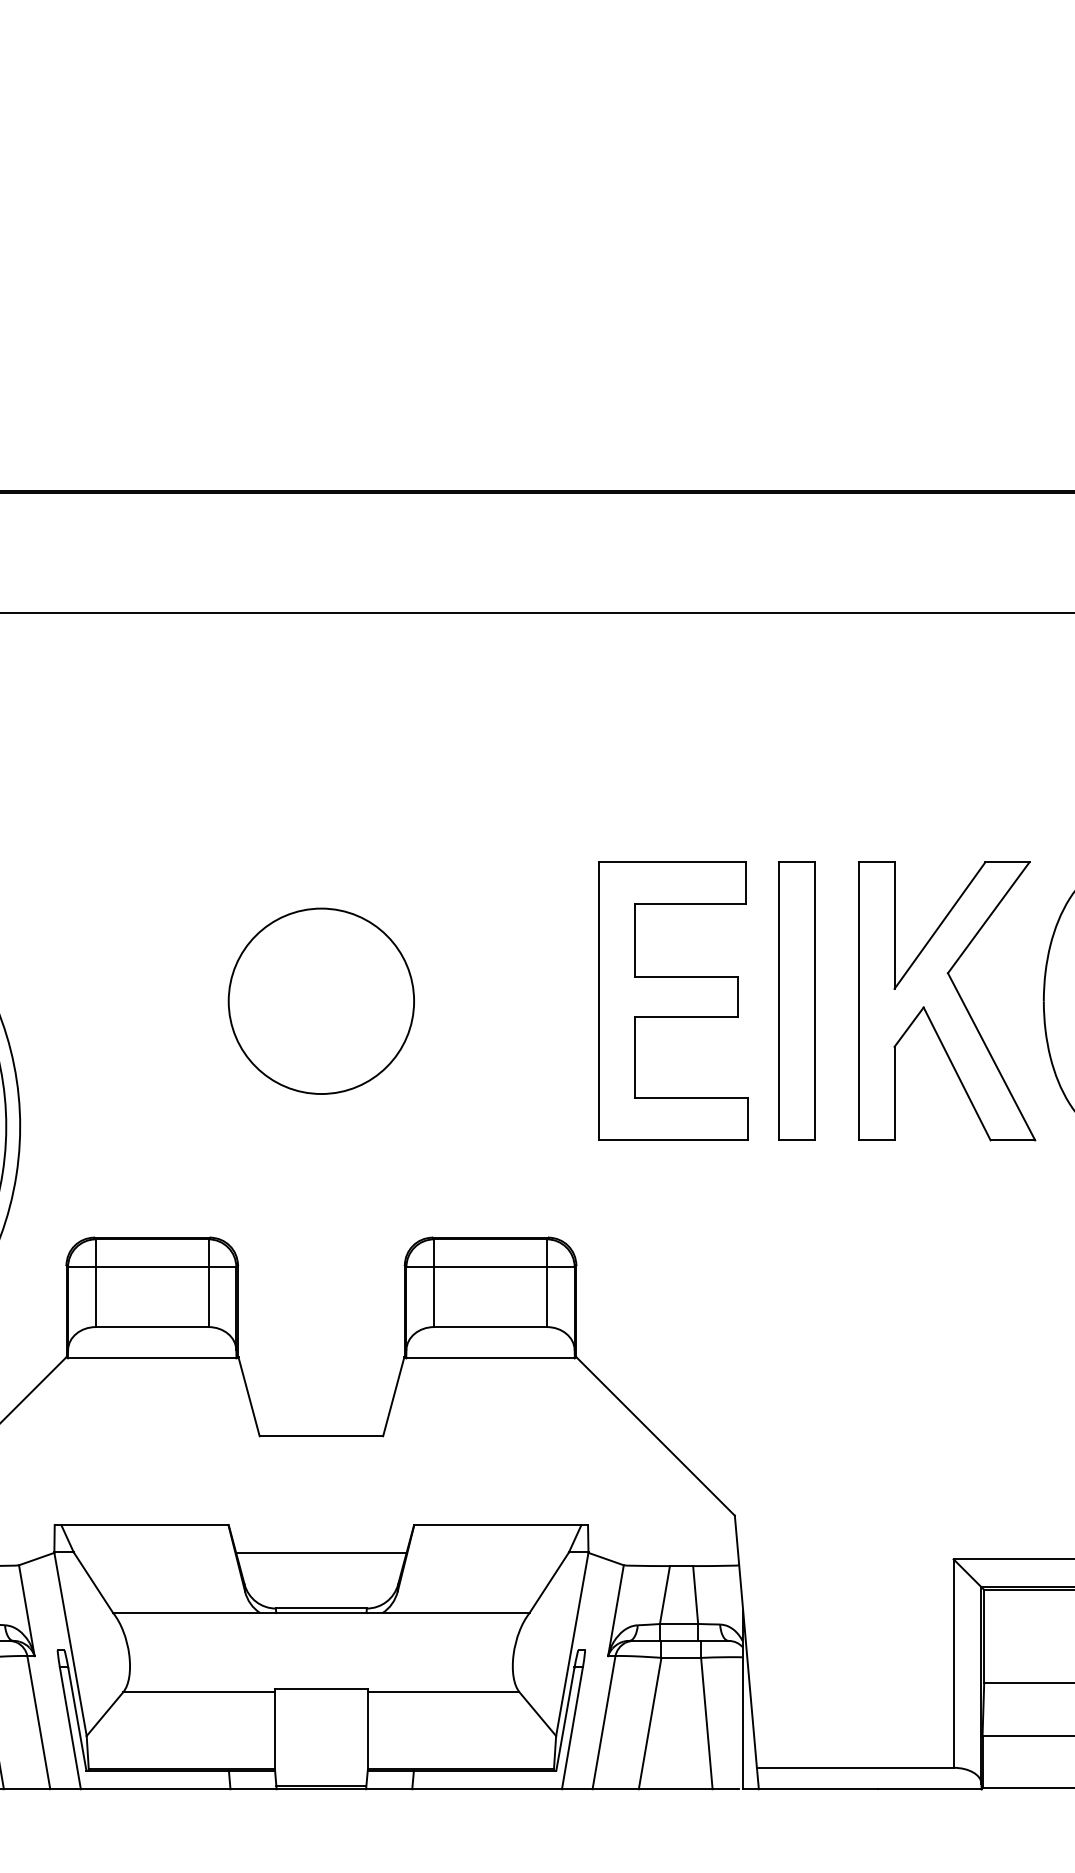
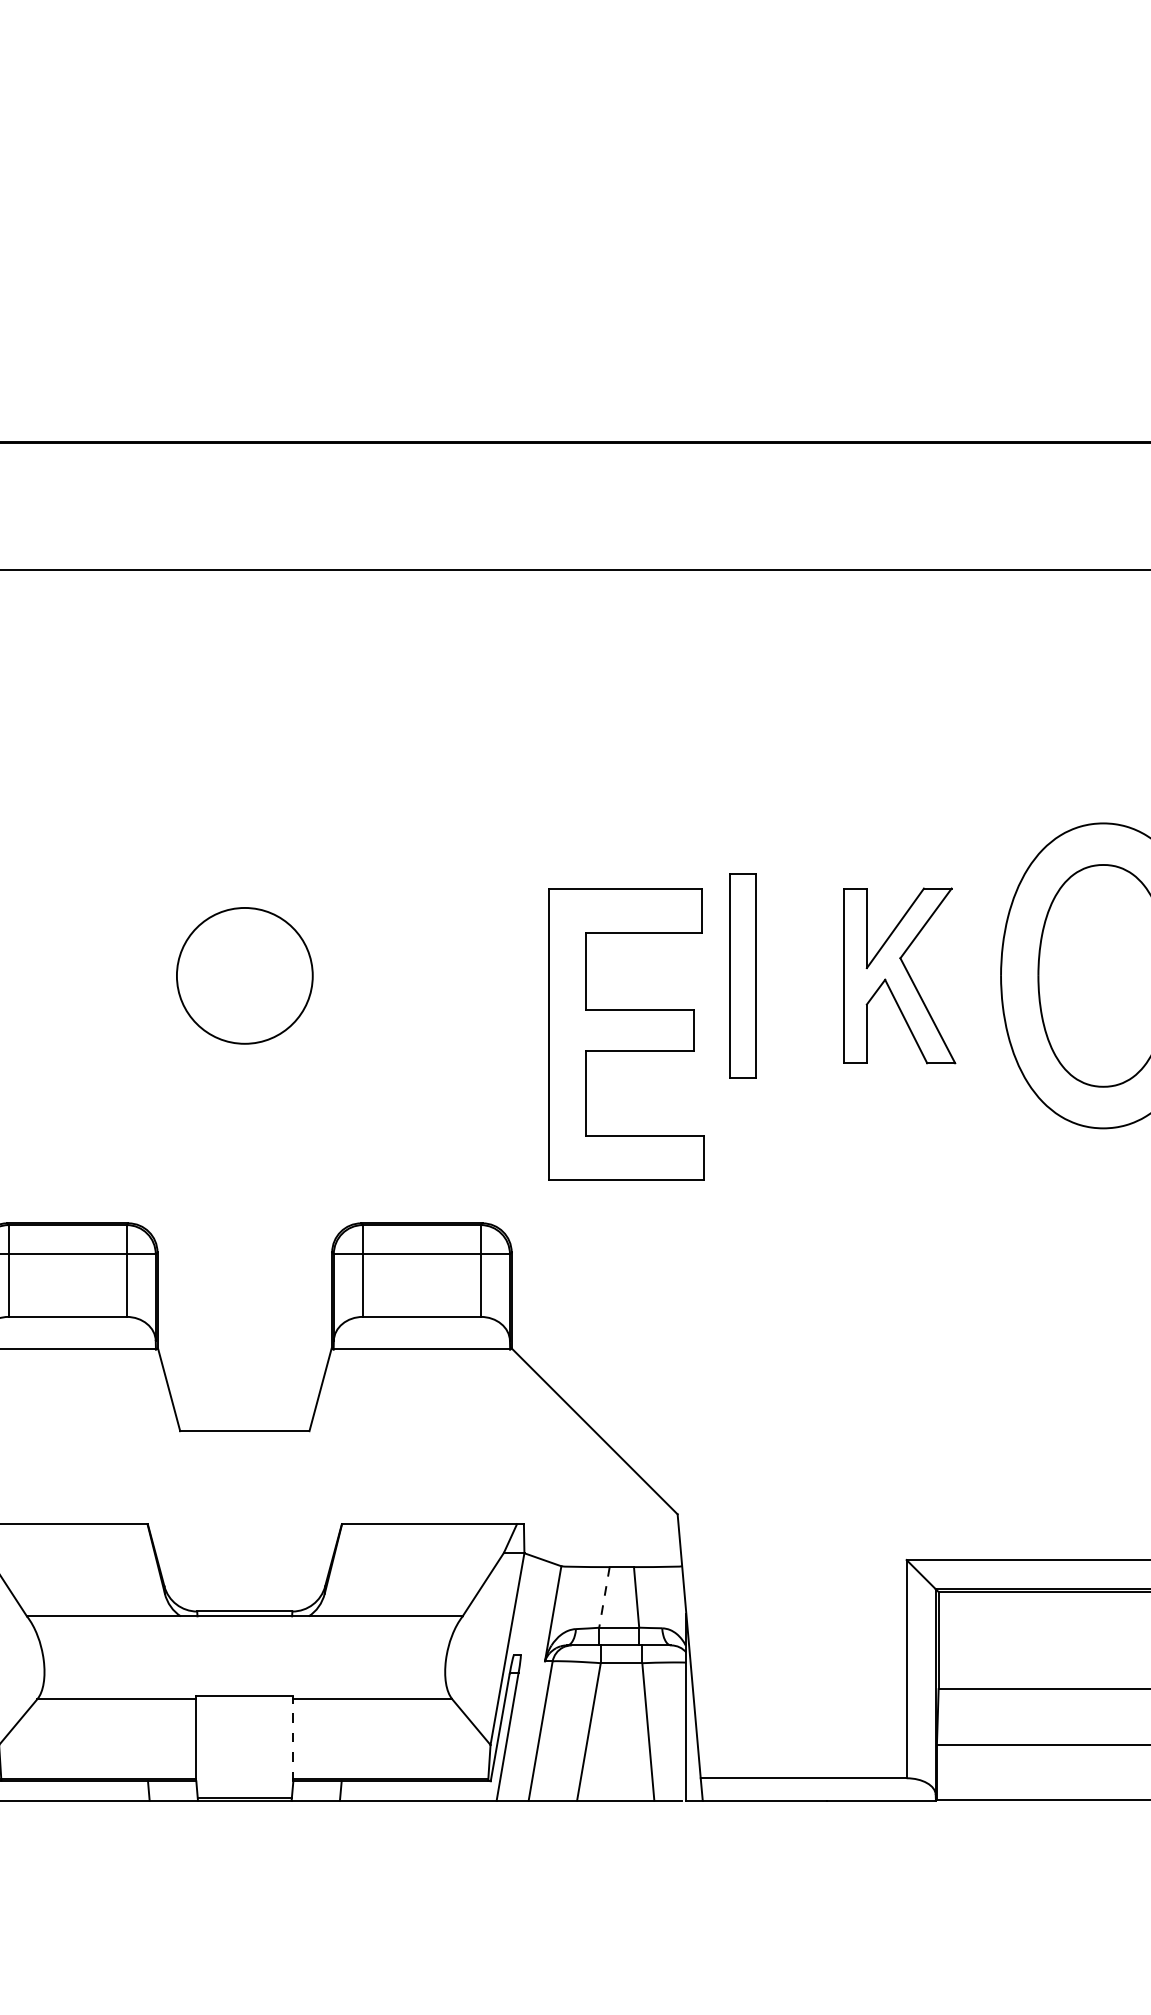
circle: (321, 1000) -> (244, 975), size x0.7
part: (673, 1000) -> (626, 1034), moved
part: (796, 1000) -> (742, 975), size x0.7
part: (946, 1000) -> (899, 975), size x0.6
line: (321, 1553) -> (244, 1553), removed
line: (664, 1595) -> (604, 1597), solid -> dashed
line: (367, 1729) -> (293, 1738), solid -> dashed

